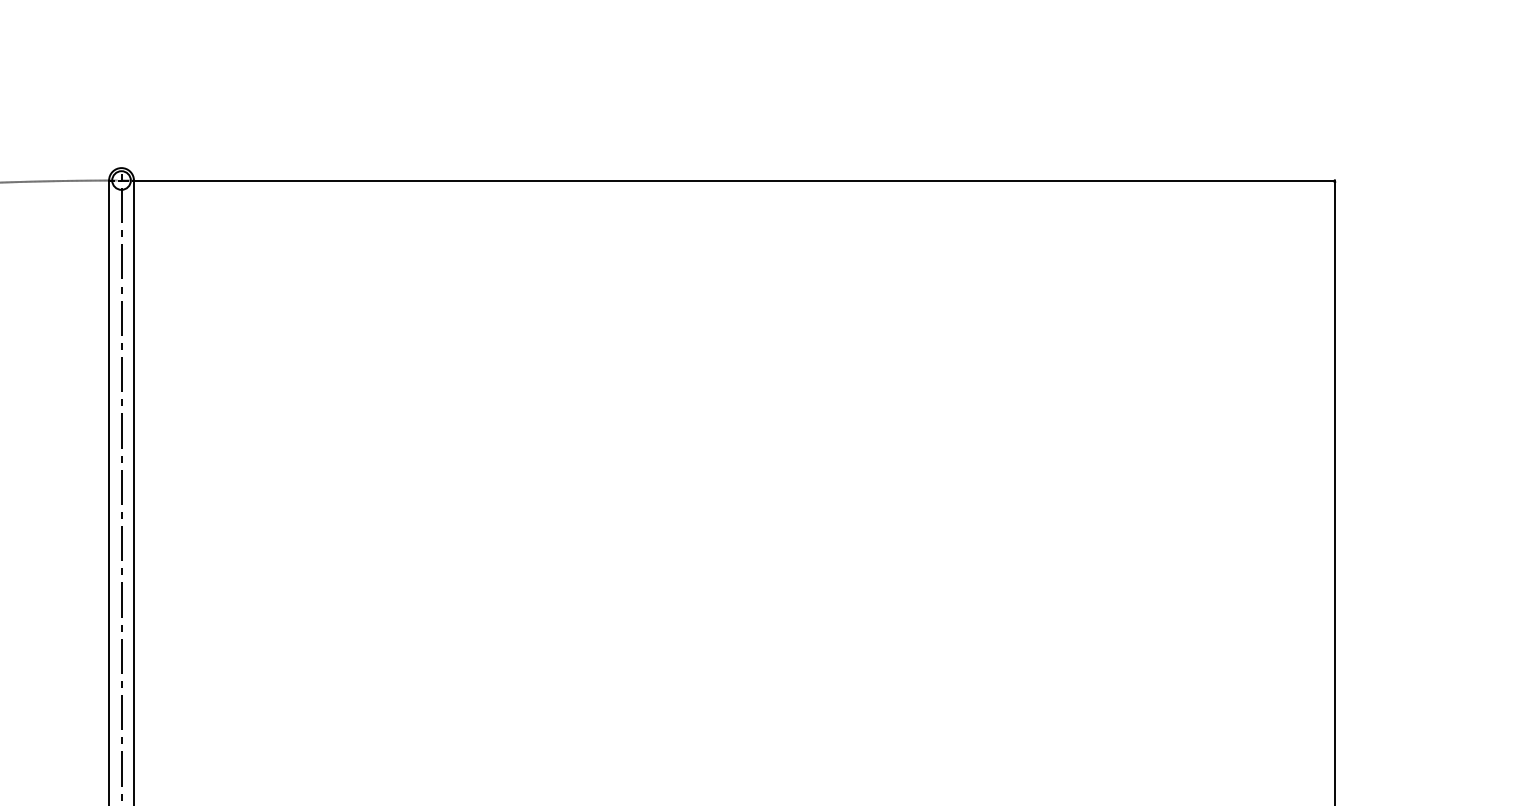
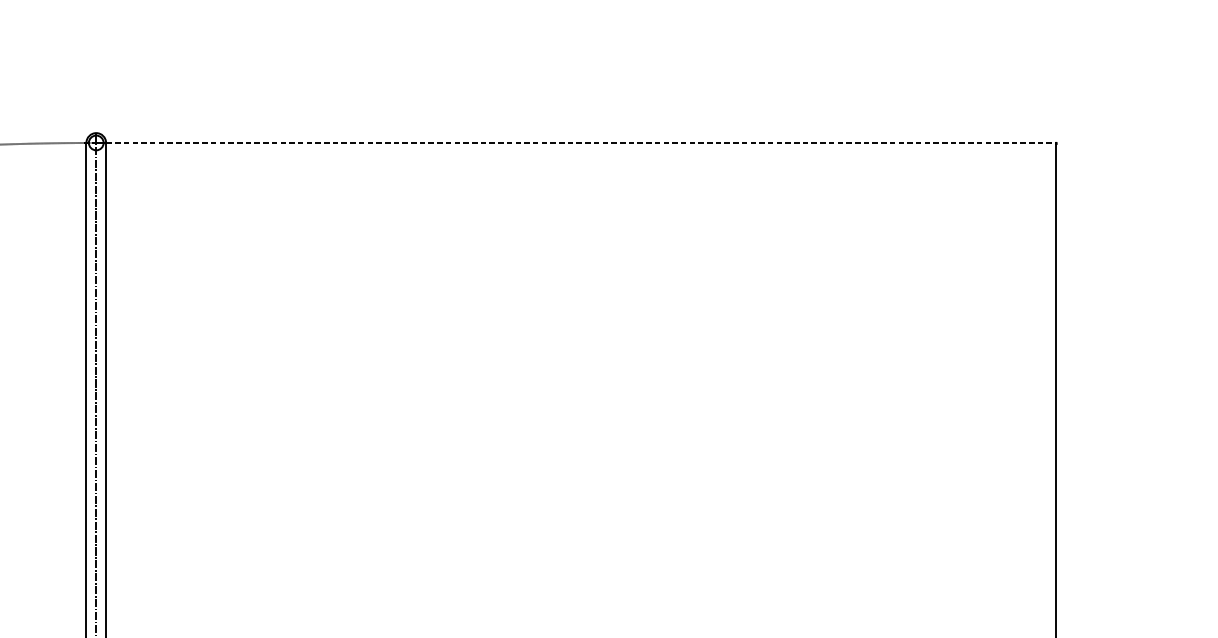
line: (735, 180) -> (582, 142), solid -> dashed

